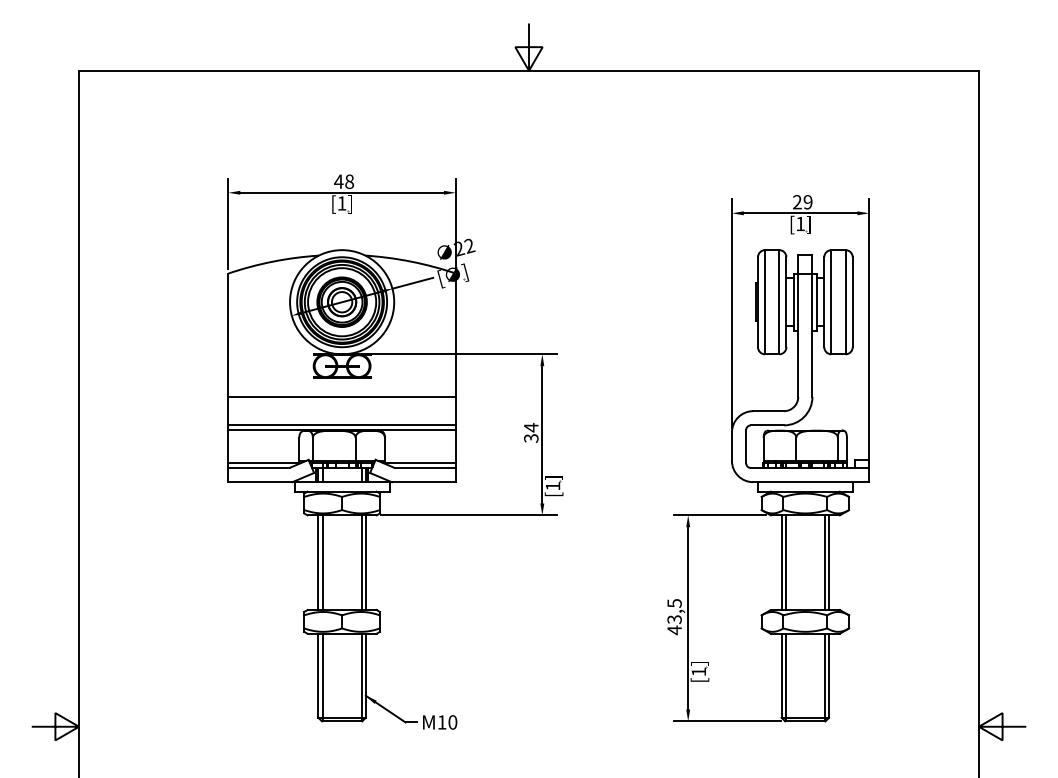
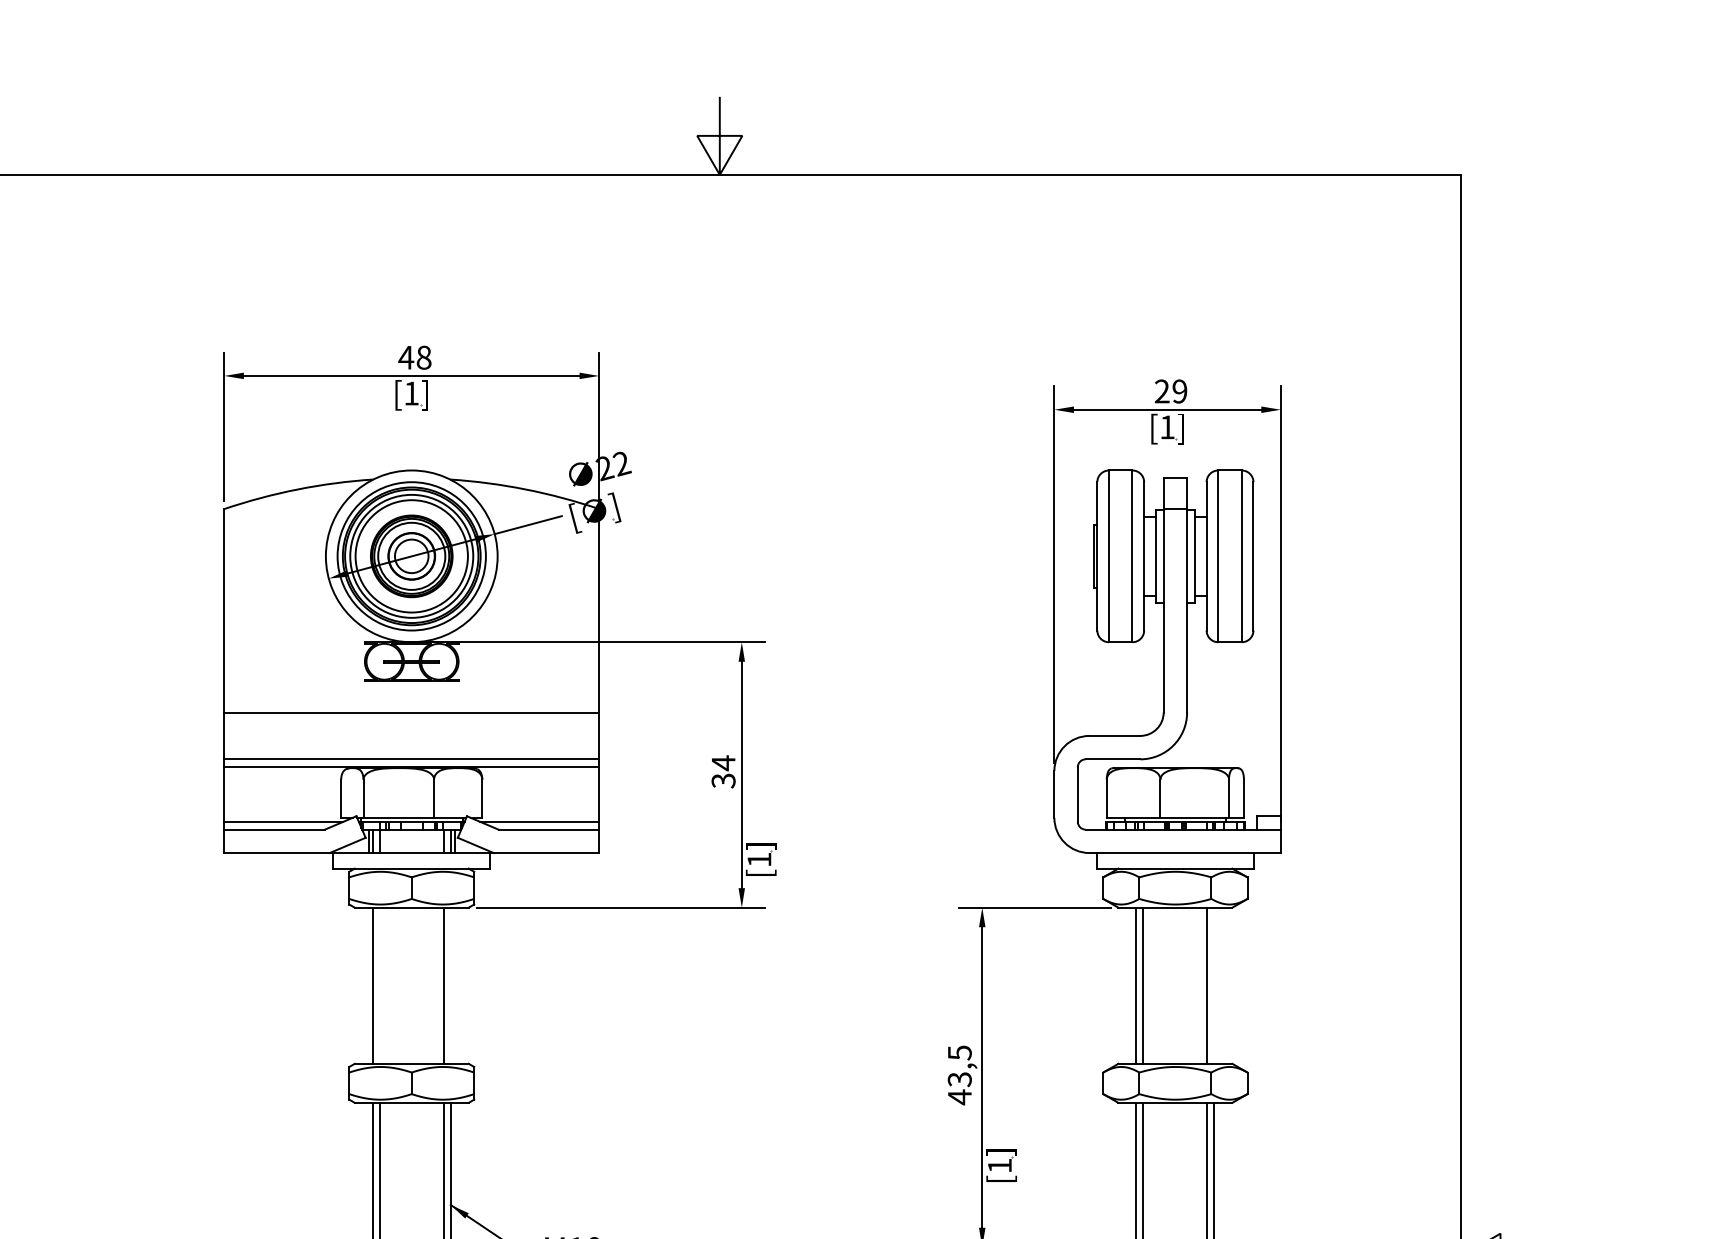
line: (322, 562) -> (379, 985), removed
line: (365, 562) -> (450, 985), removed
line: (829, 562) -> (1215, 985), removed

